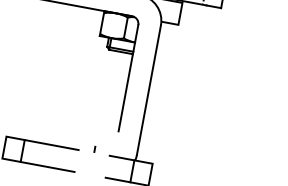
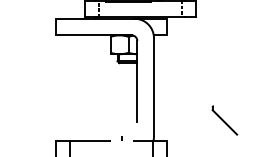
part: (233, 151) -> (224, 120), added

